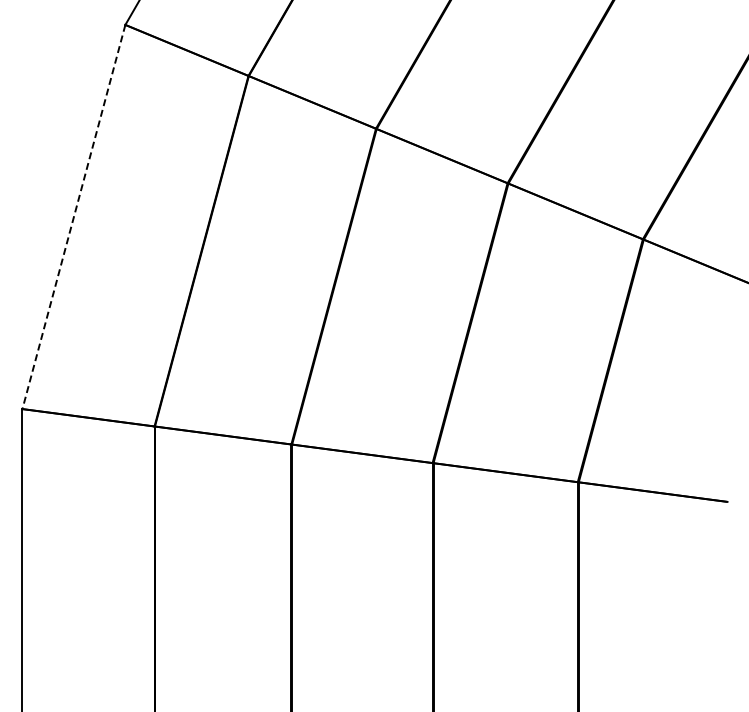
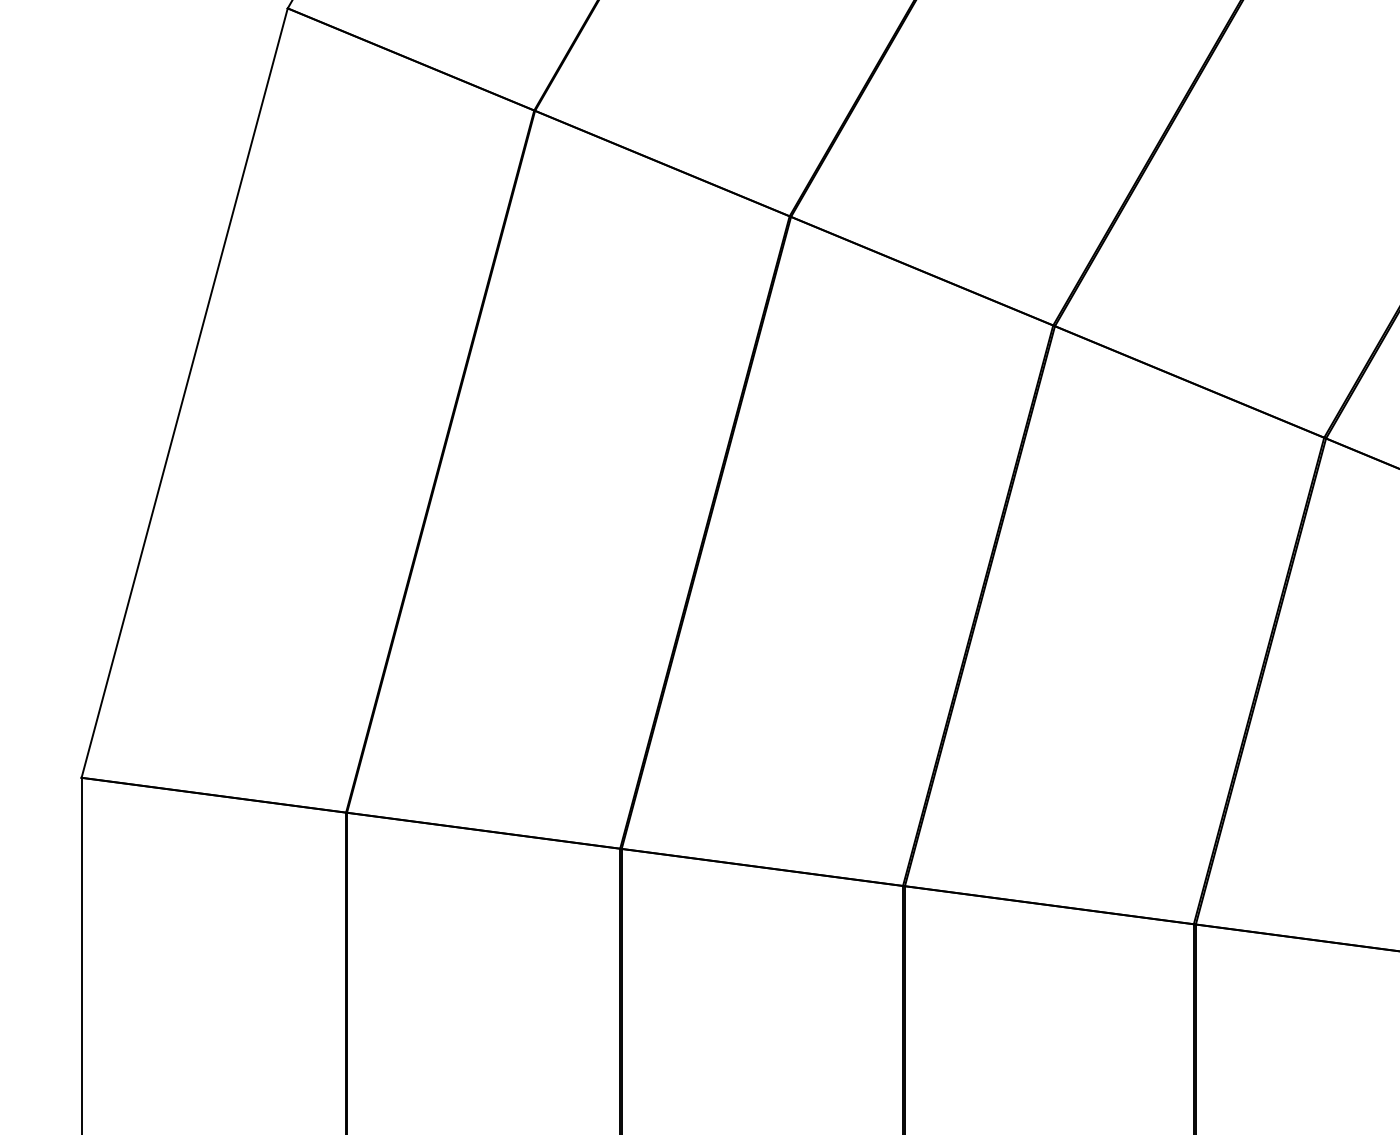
line: (73, 217) -> (183, 394), dashed -> solid

